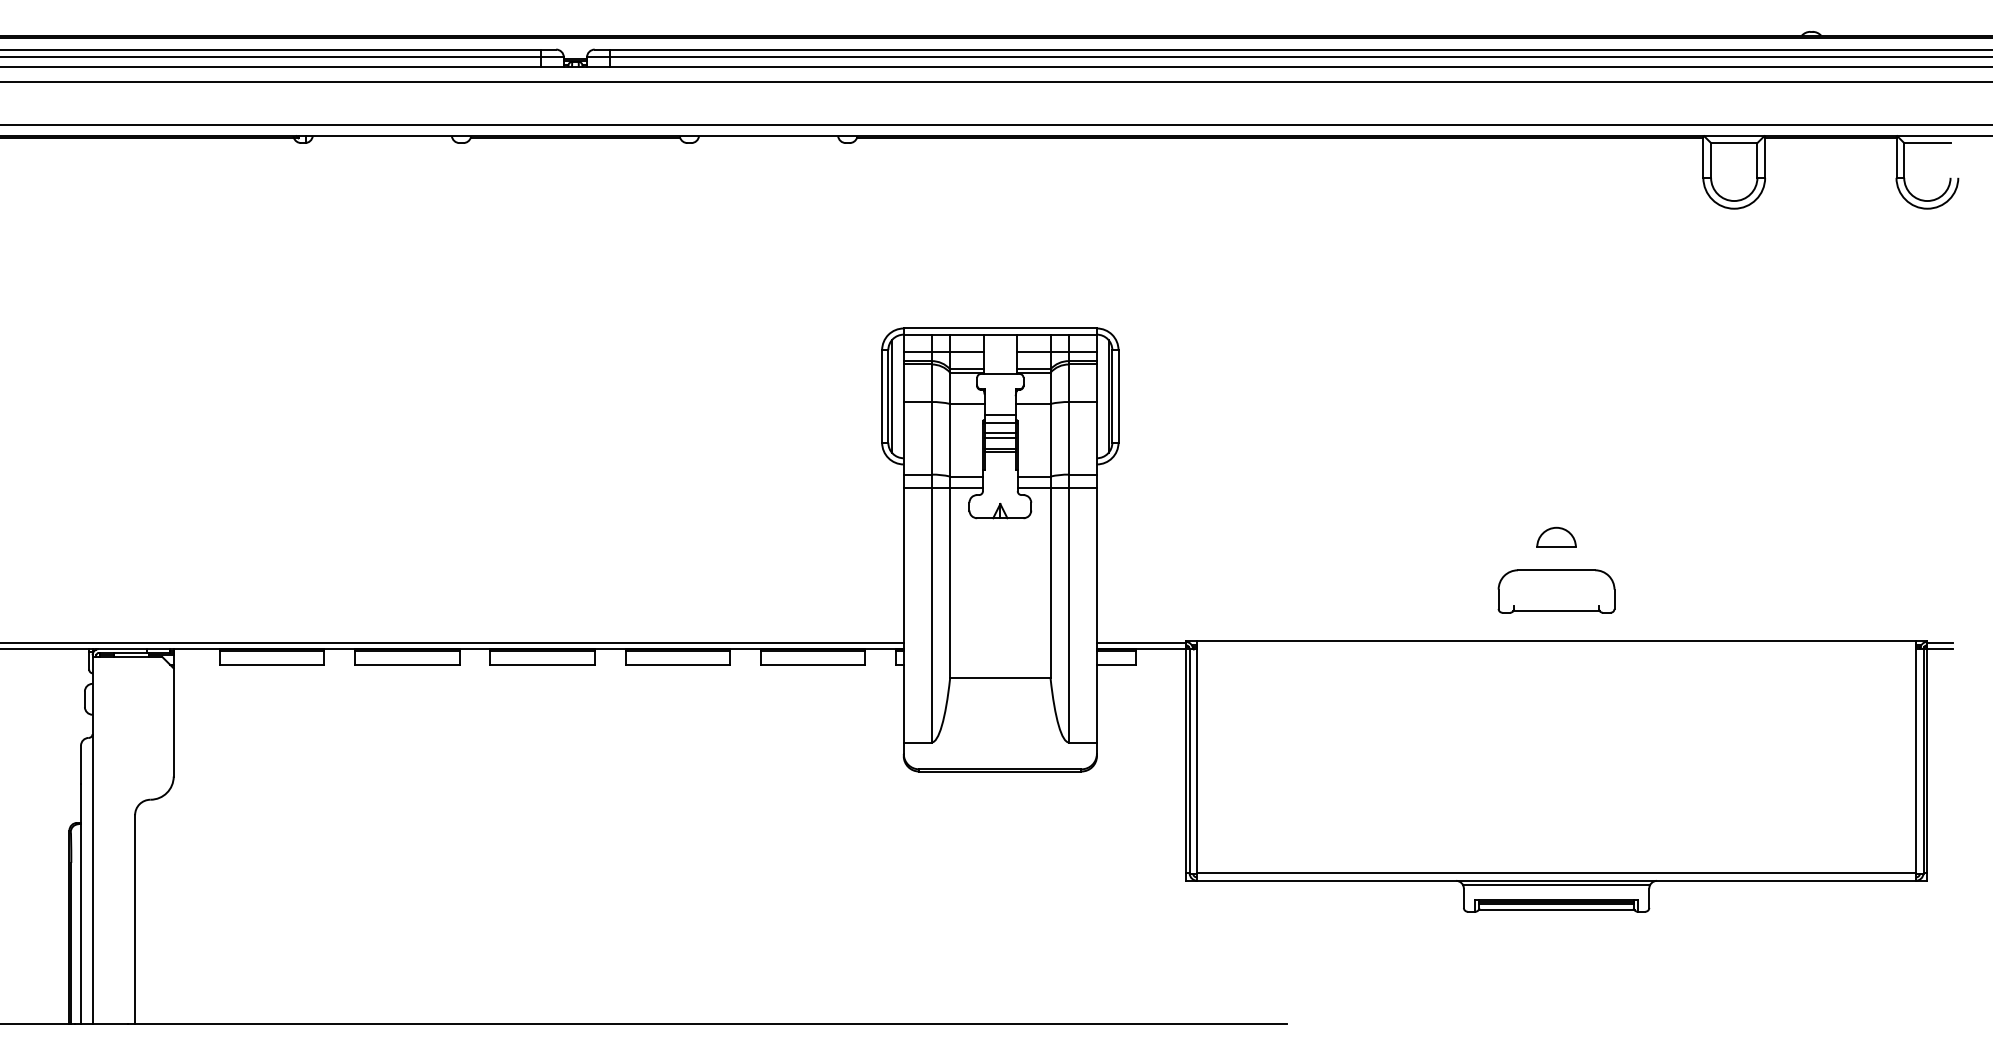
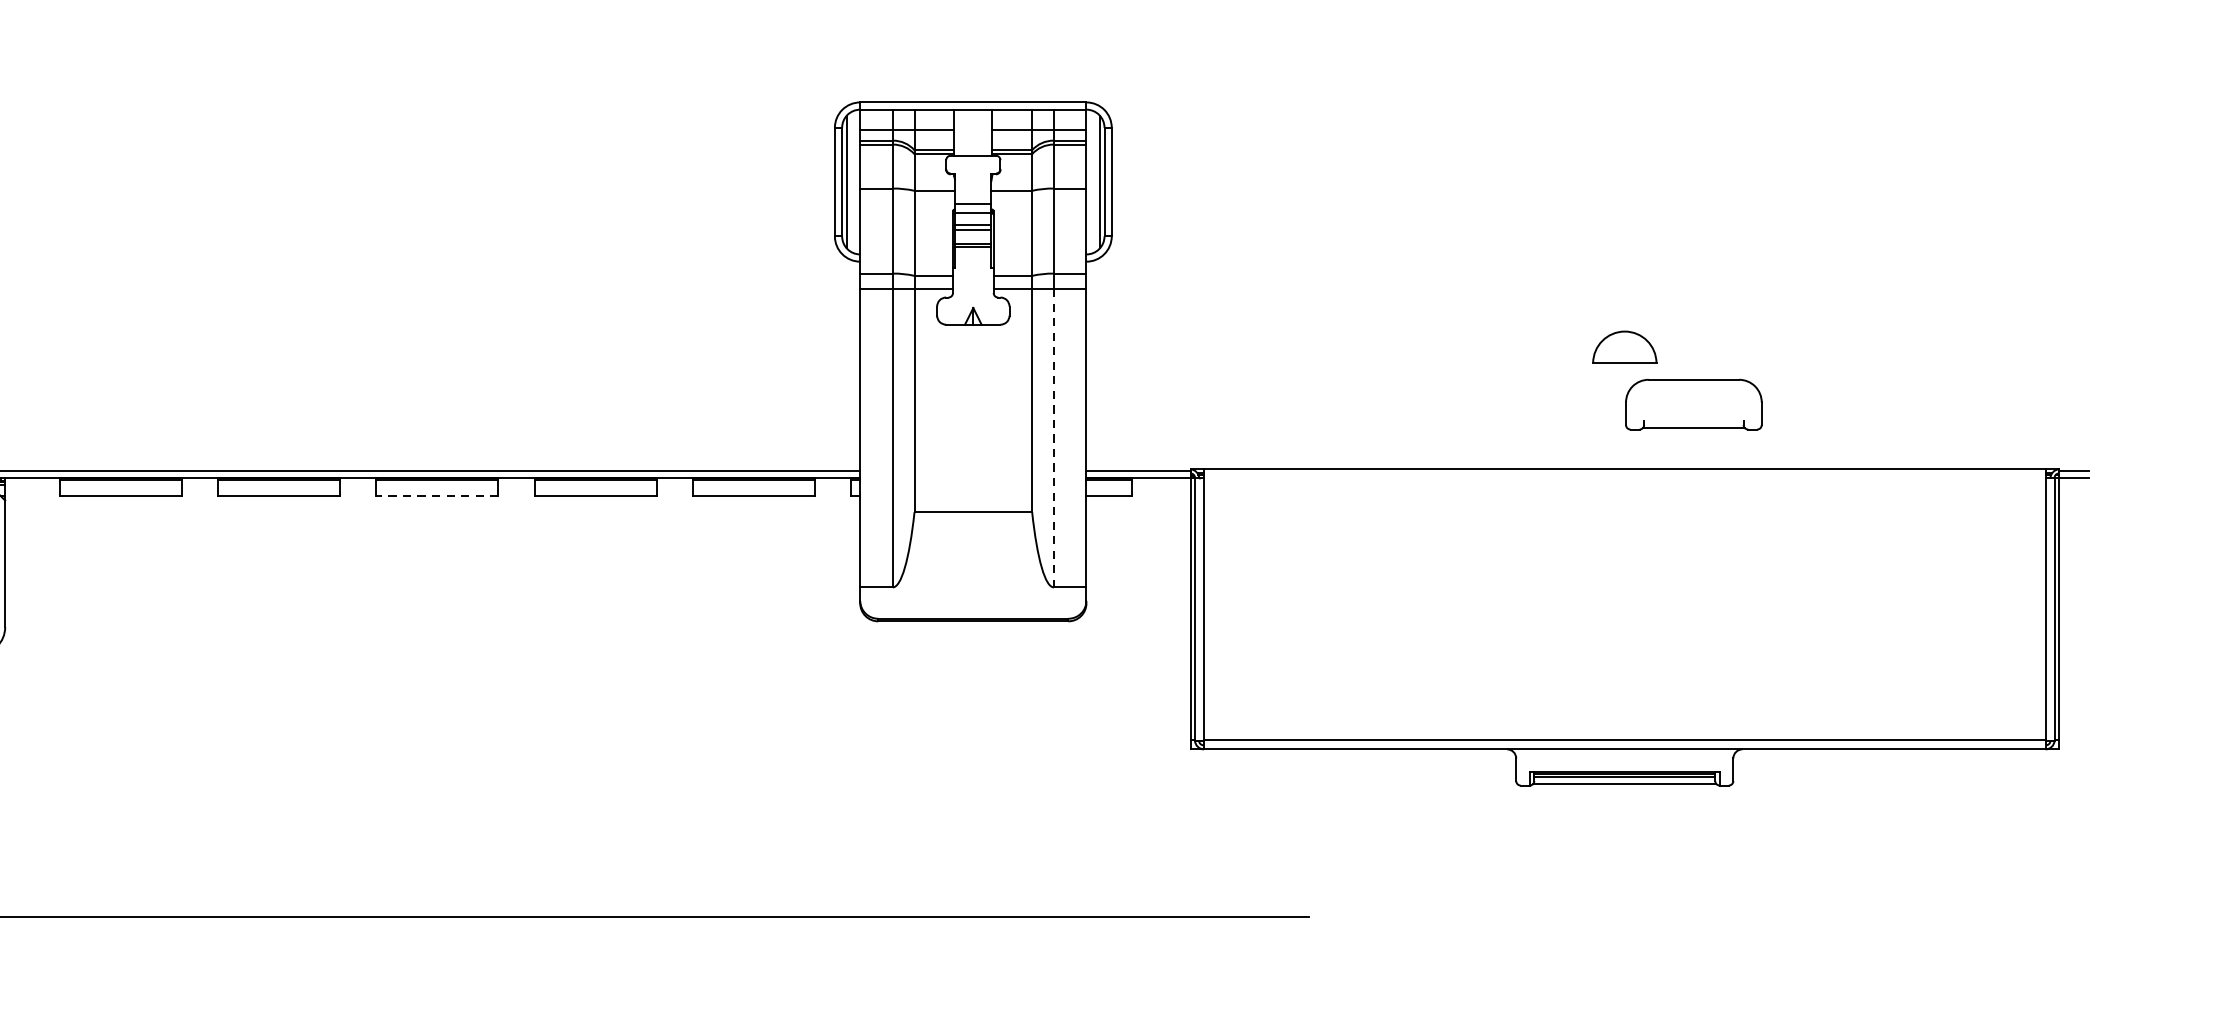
part: (1556, 536) -> (1624, 346), size x1.4
part: (1556, 591) -> (1693, 404), moved
line: (1069, 615) -> (1054, 438), solid -> dashed
line: (542, 664) -> (437, 495), solid -> dashed
line: (1556, 884) -> (1624, 753), removed

